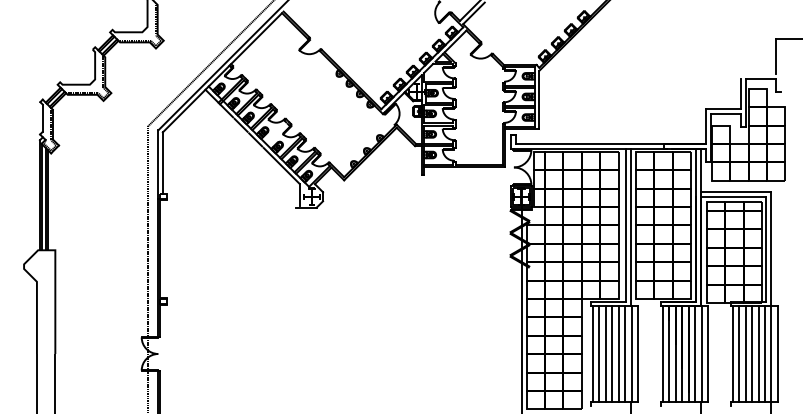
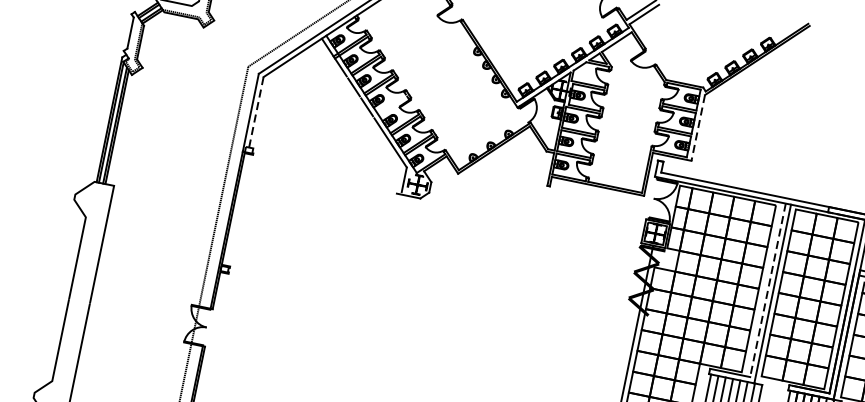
line: (539, 99) -> (698, 127), solid -> dashed
line: (162, 163) -> (255, 112), solid -> dashed
line: (626, 225) -> (767, 290), solid -> dashed

